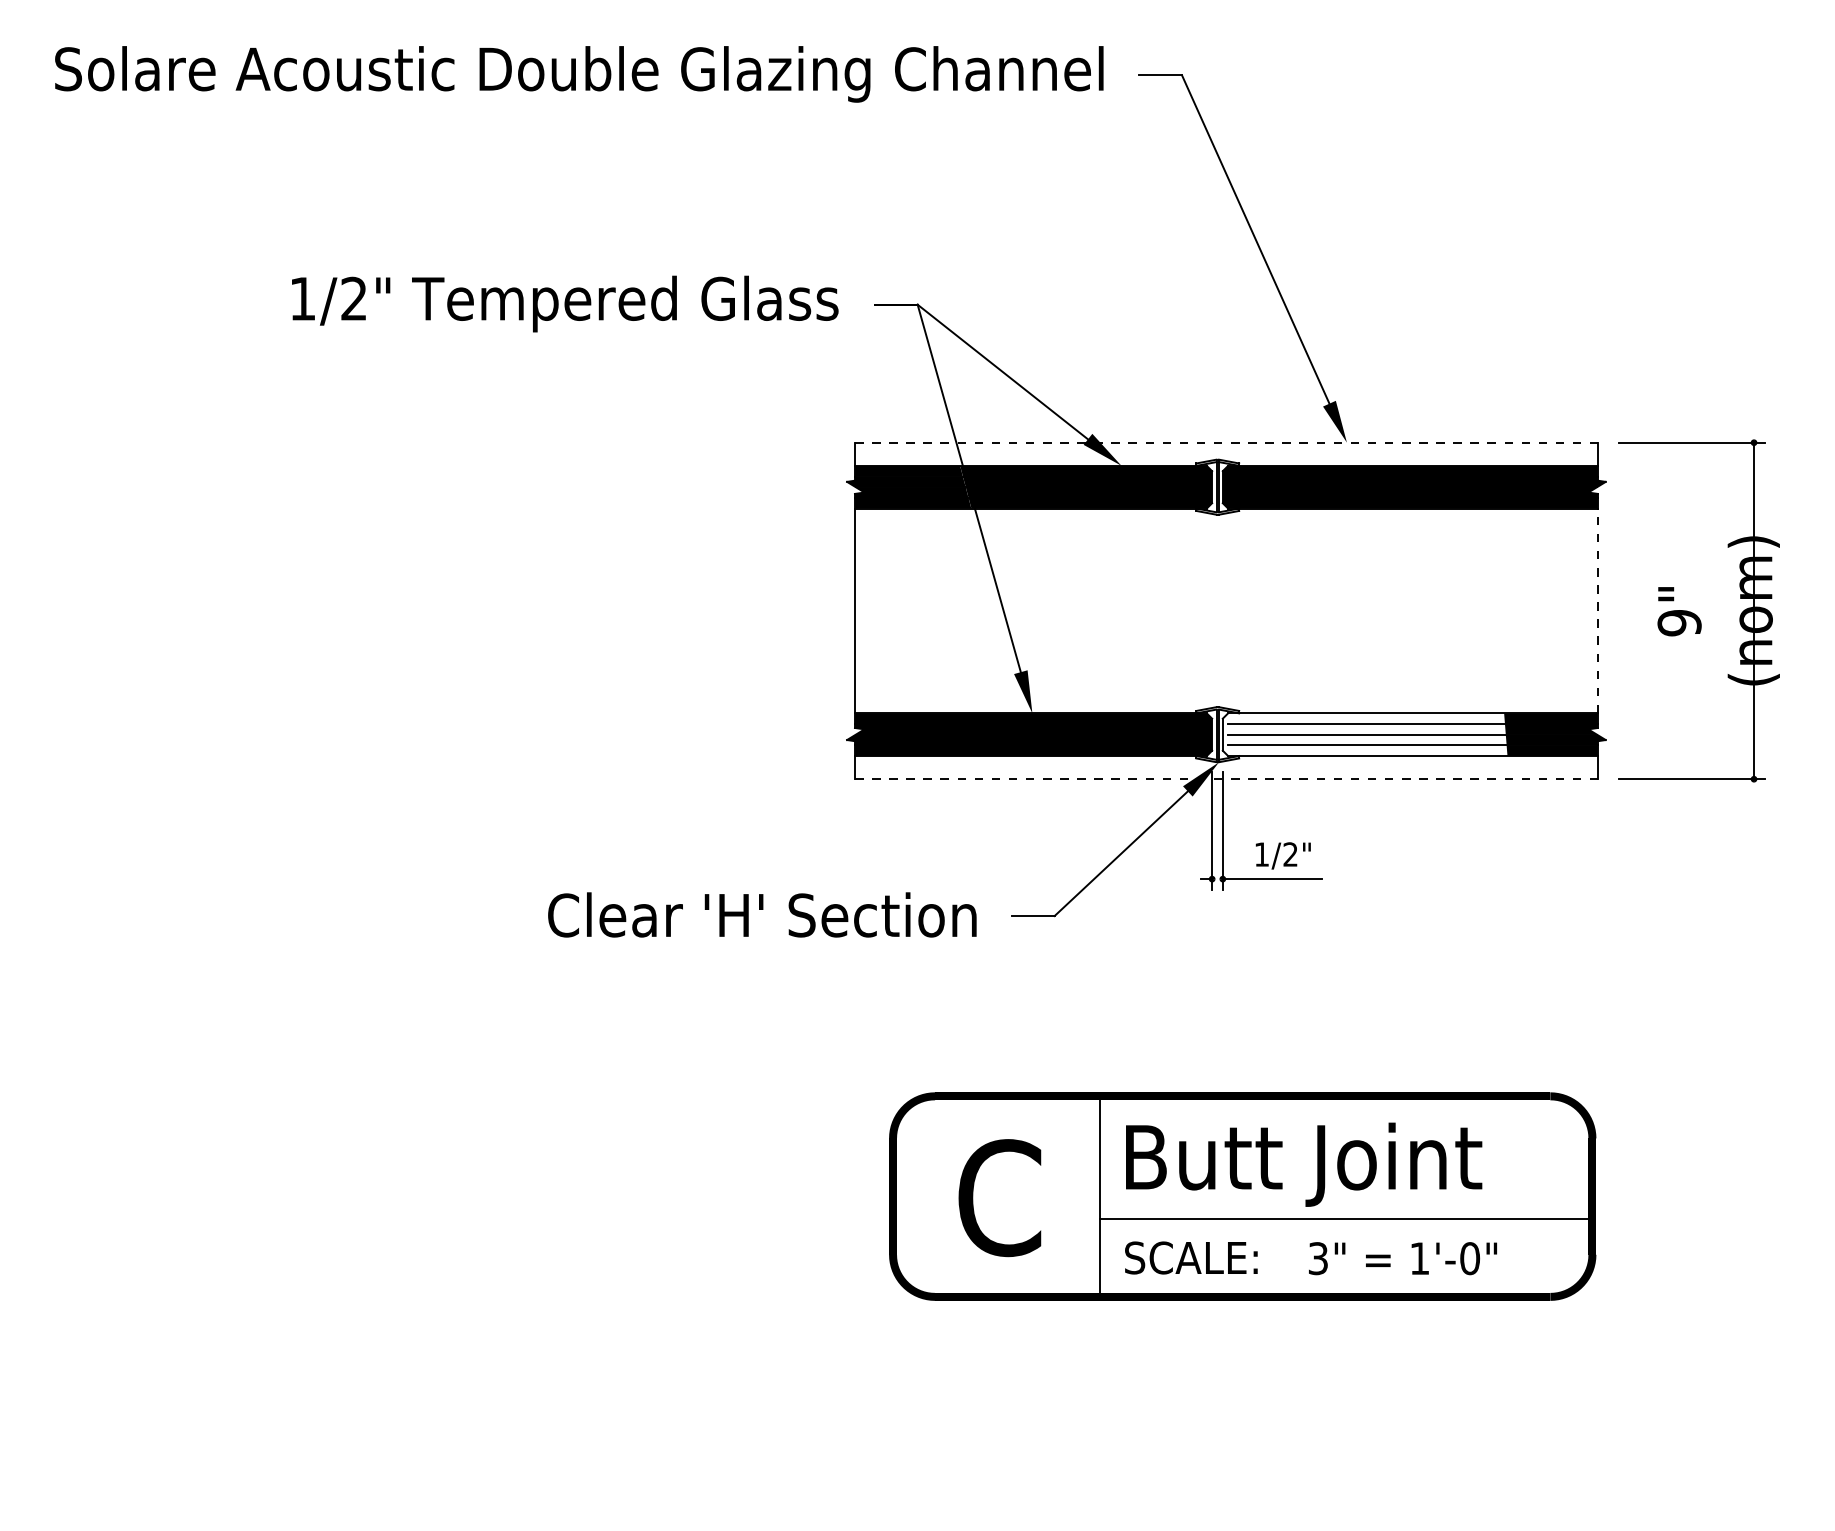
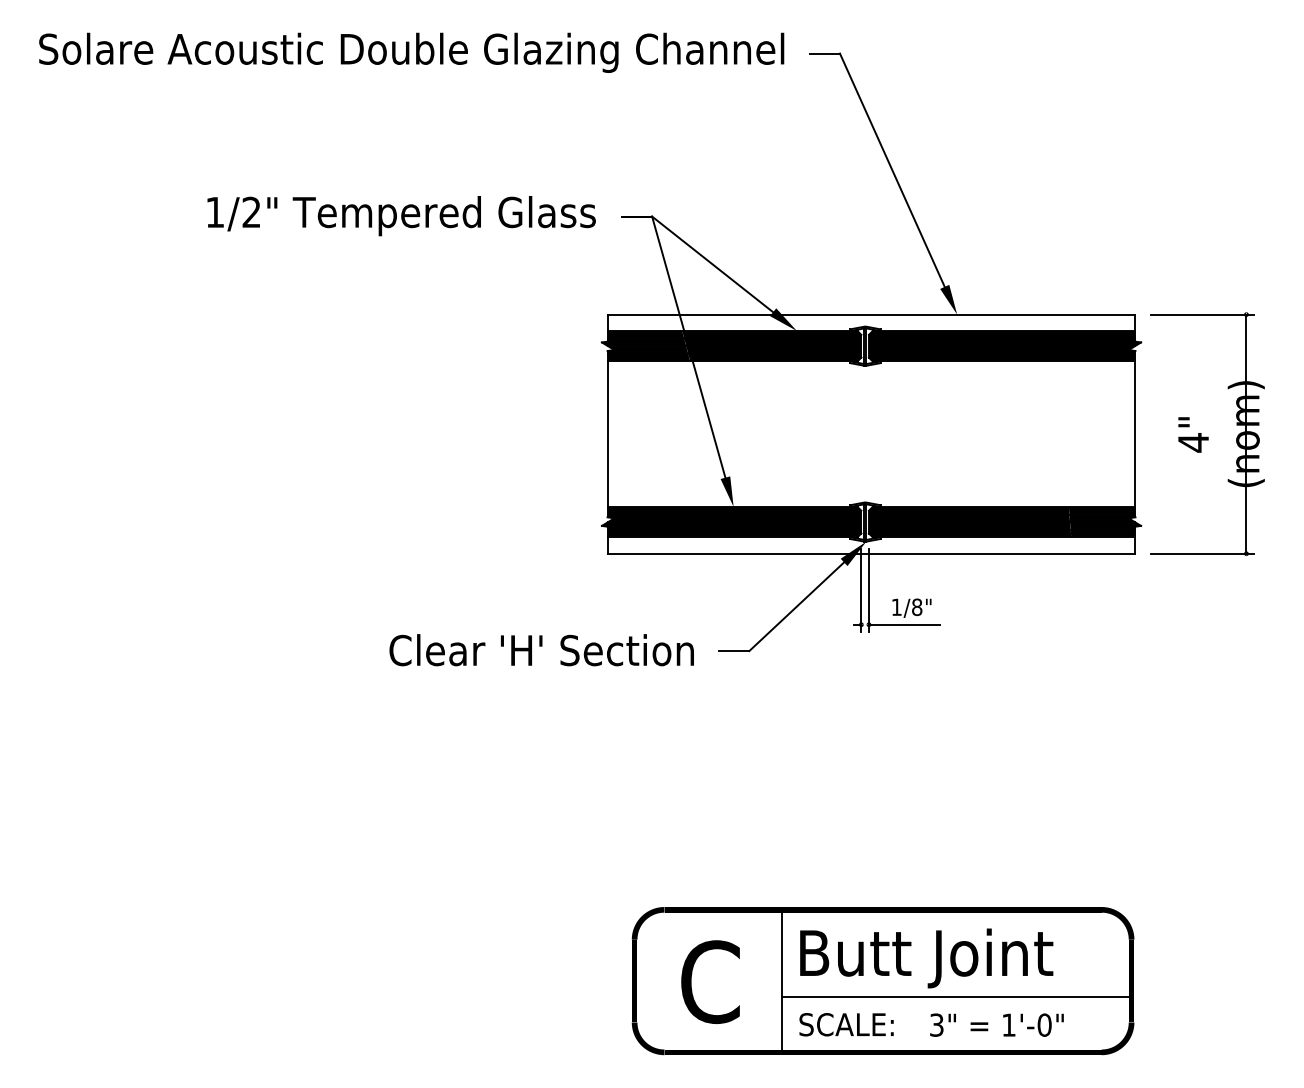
line: (1226, 442) -> (871, 314), dashed -> solid
line: (1597, 610) -> (1135, 433), dashed -> solid
text: (1679, 623) -> (1193, 443), 9" -> 4"
fill: (1364, 734) -> (969, 521), added
line: (1226, 779) -> (871, 553), dashed -> solid
text: (1290, 854) -> (917, 607), 1/2" -> 1/8"
part: (1242, 1196) -> (882, 981), moved

